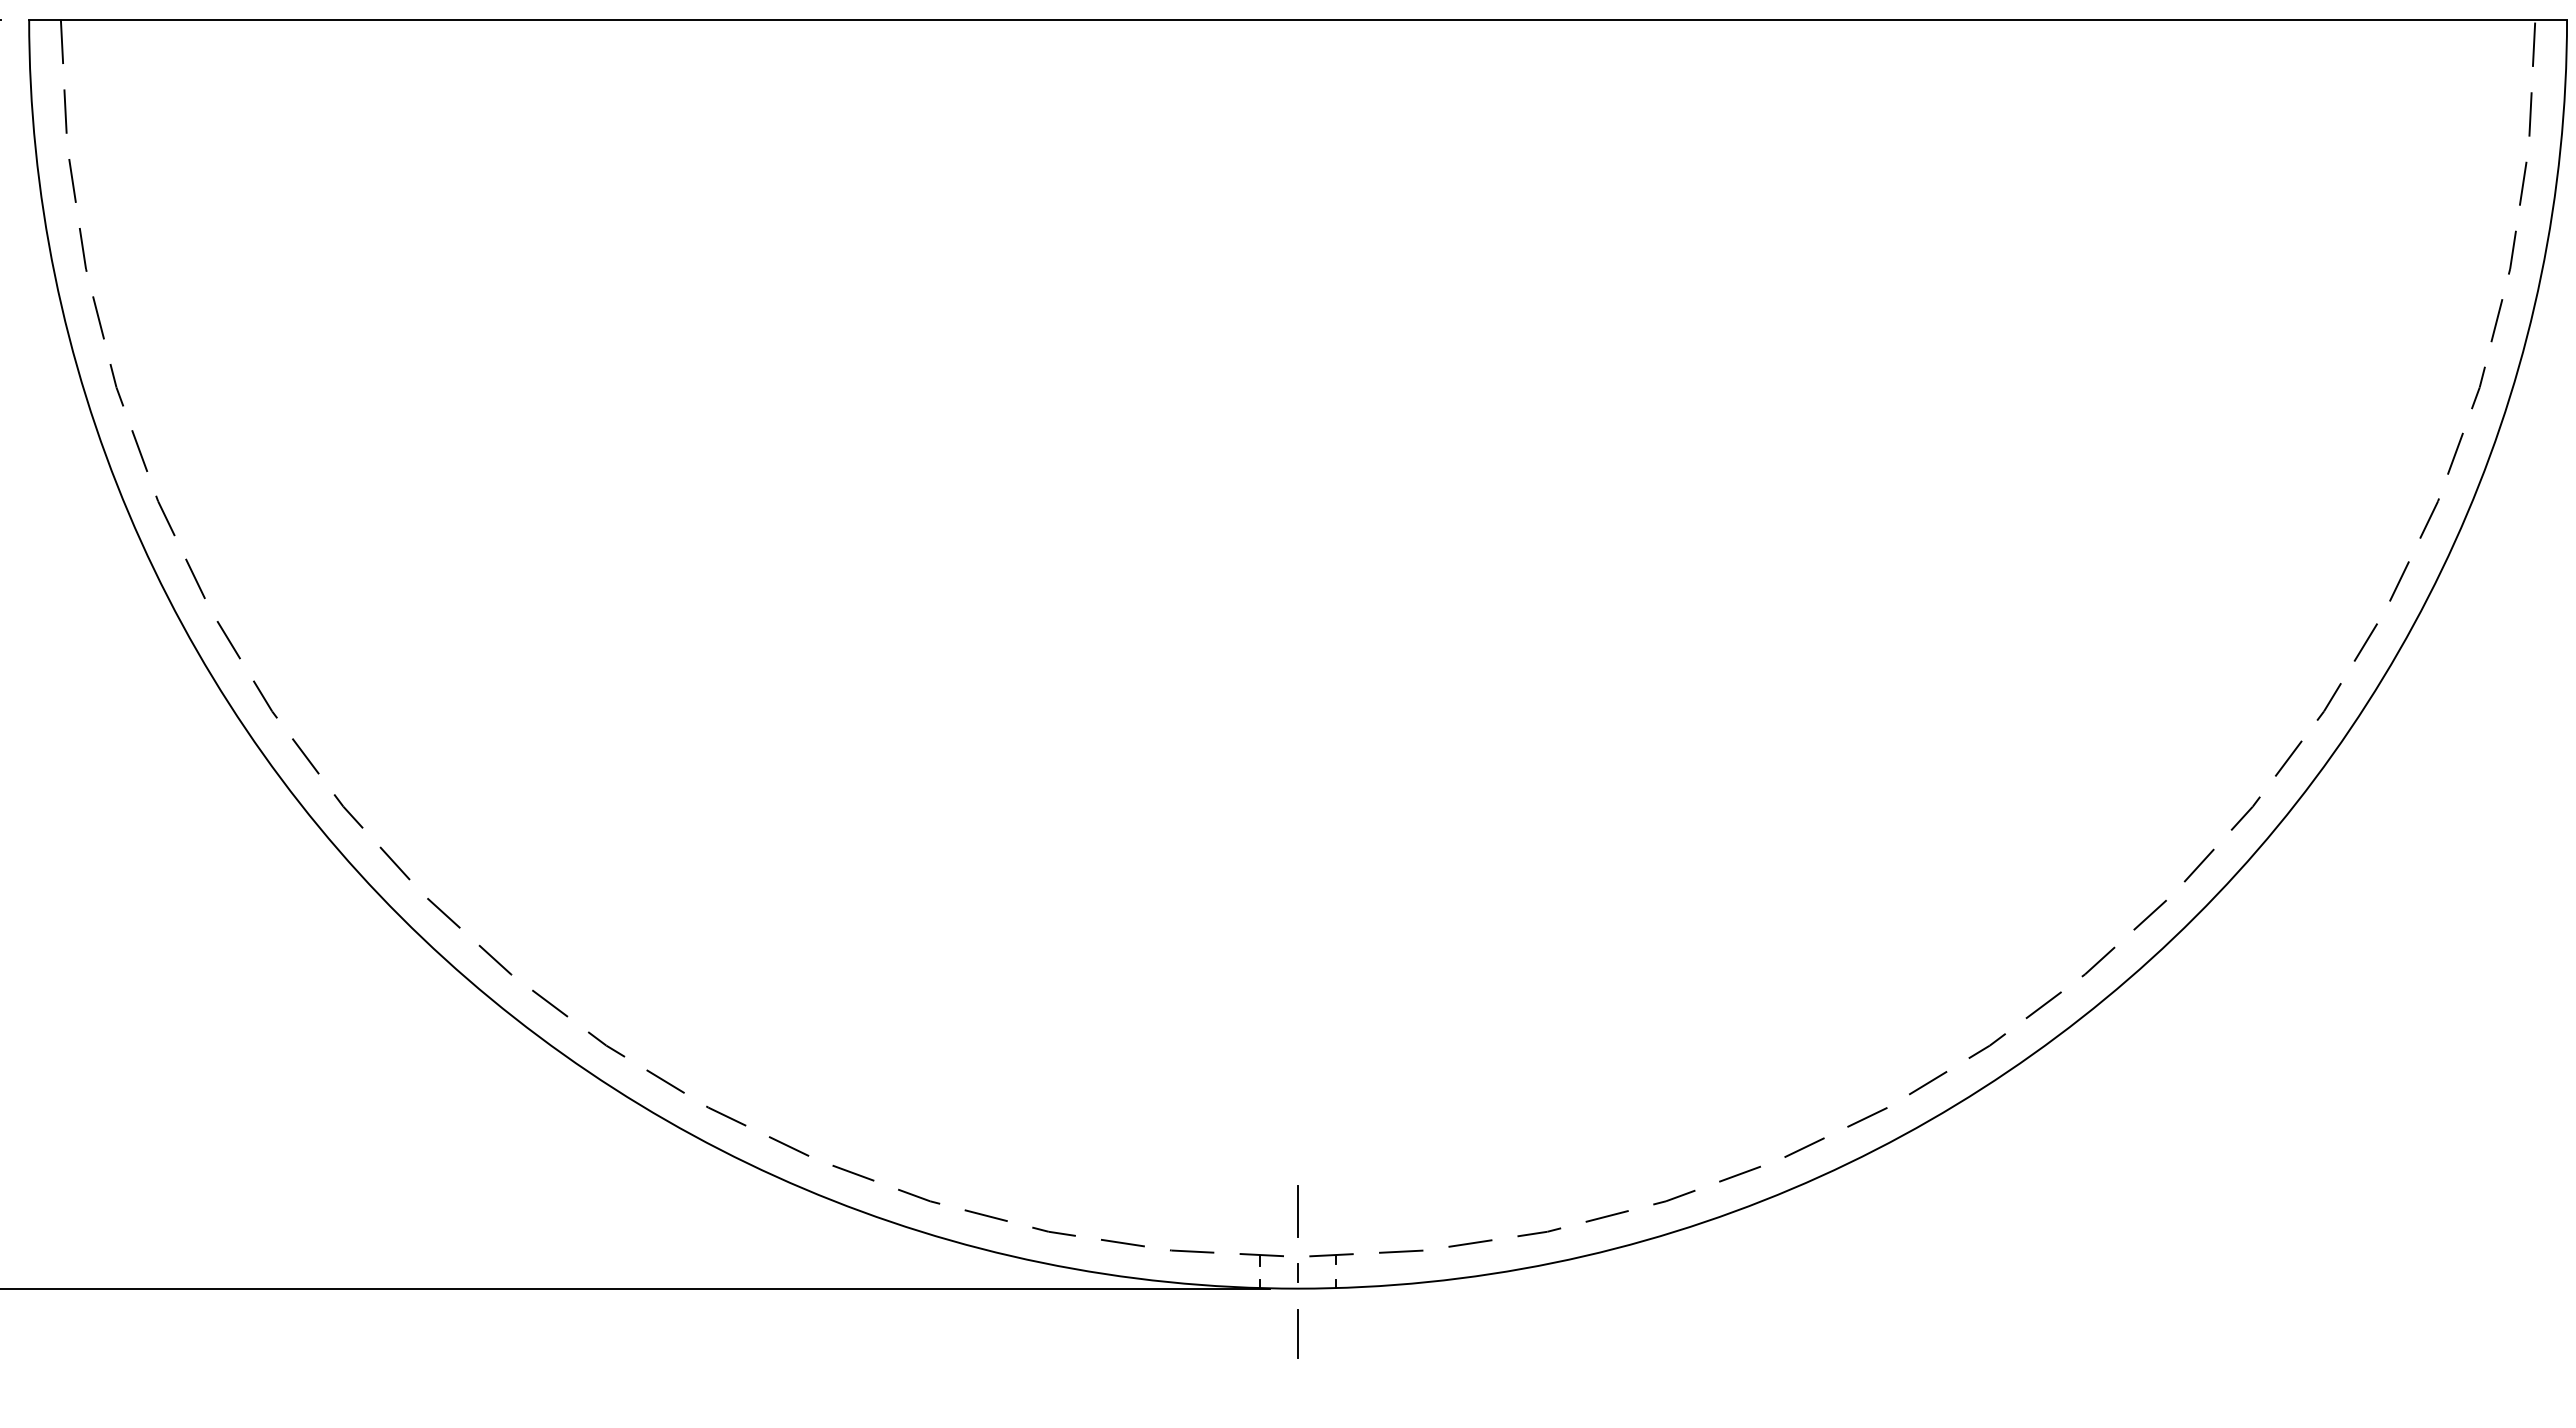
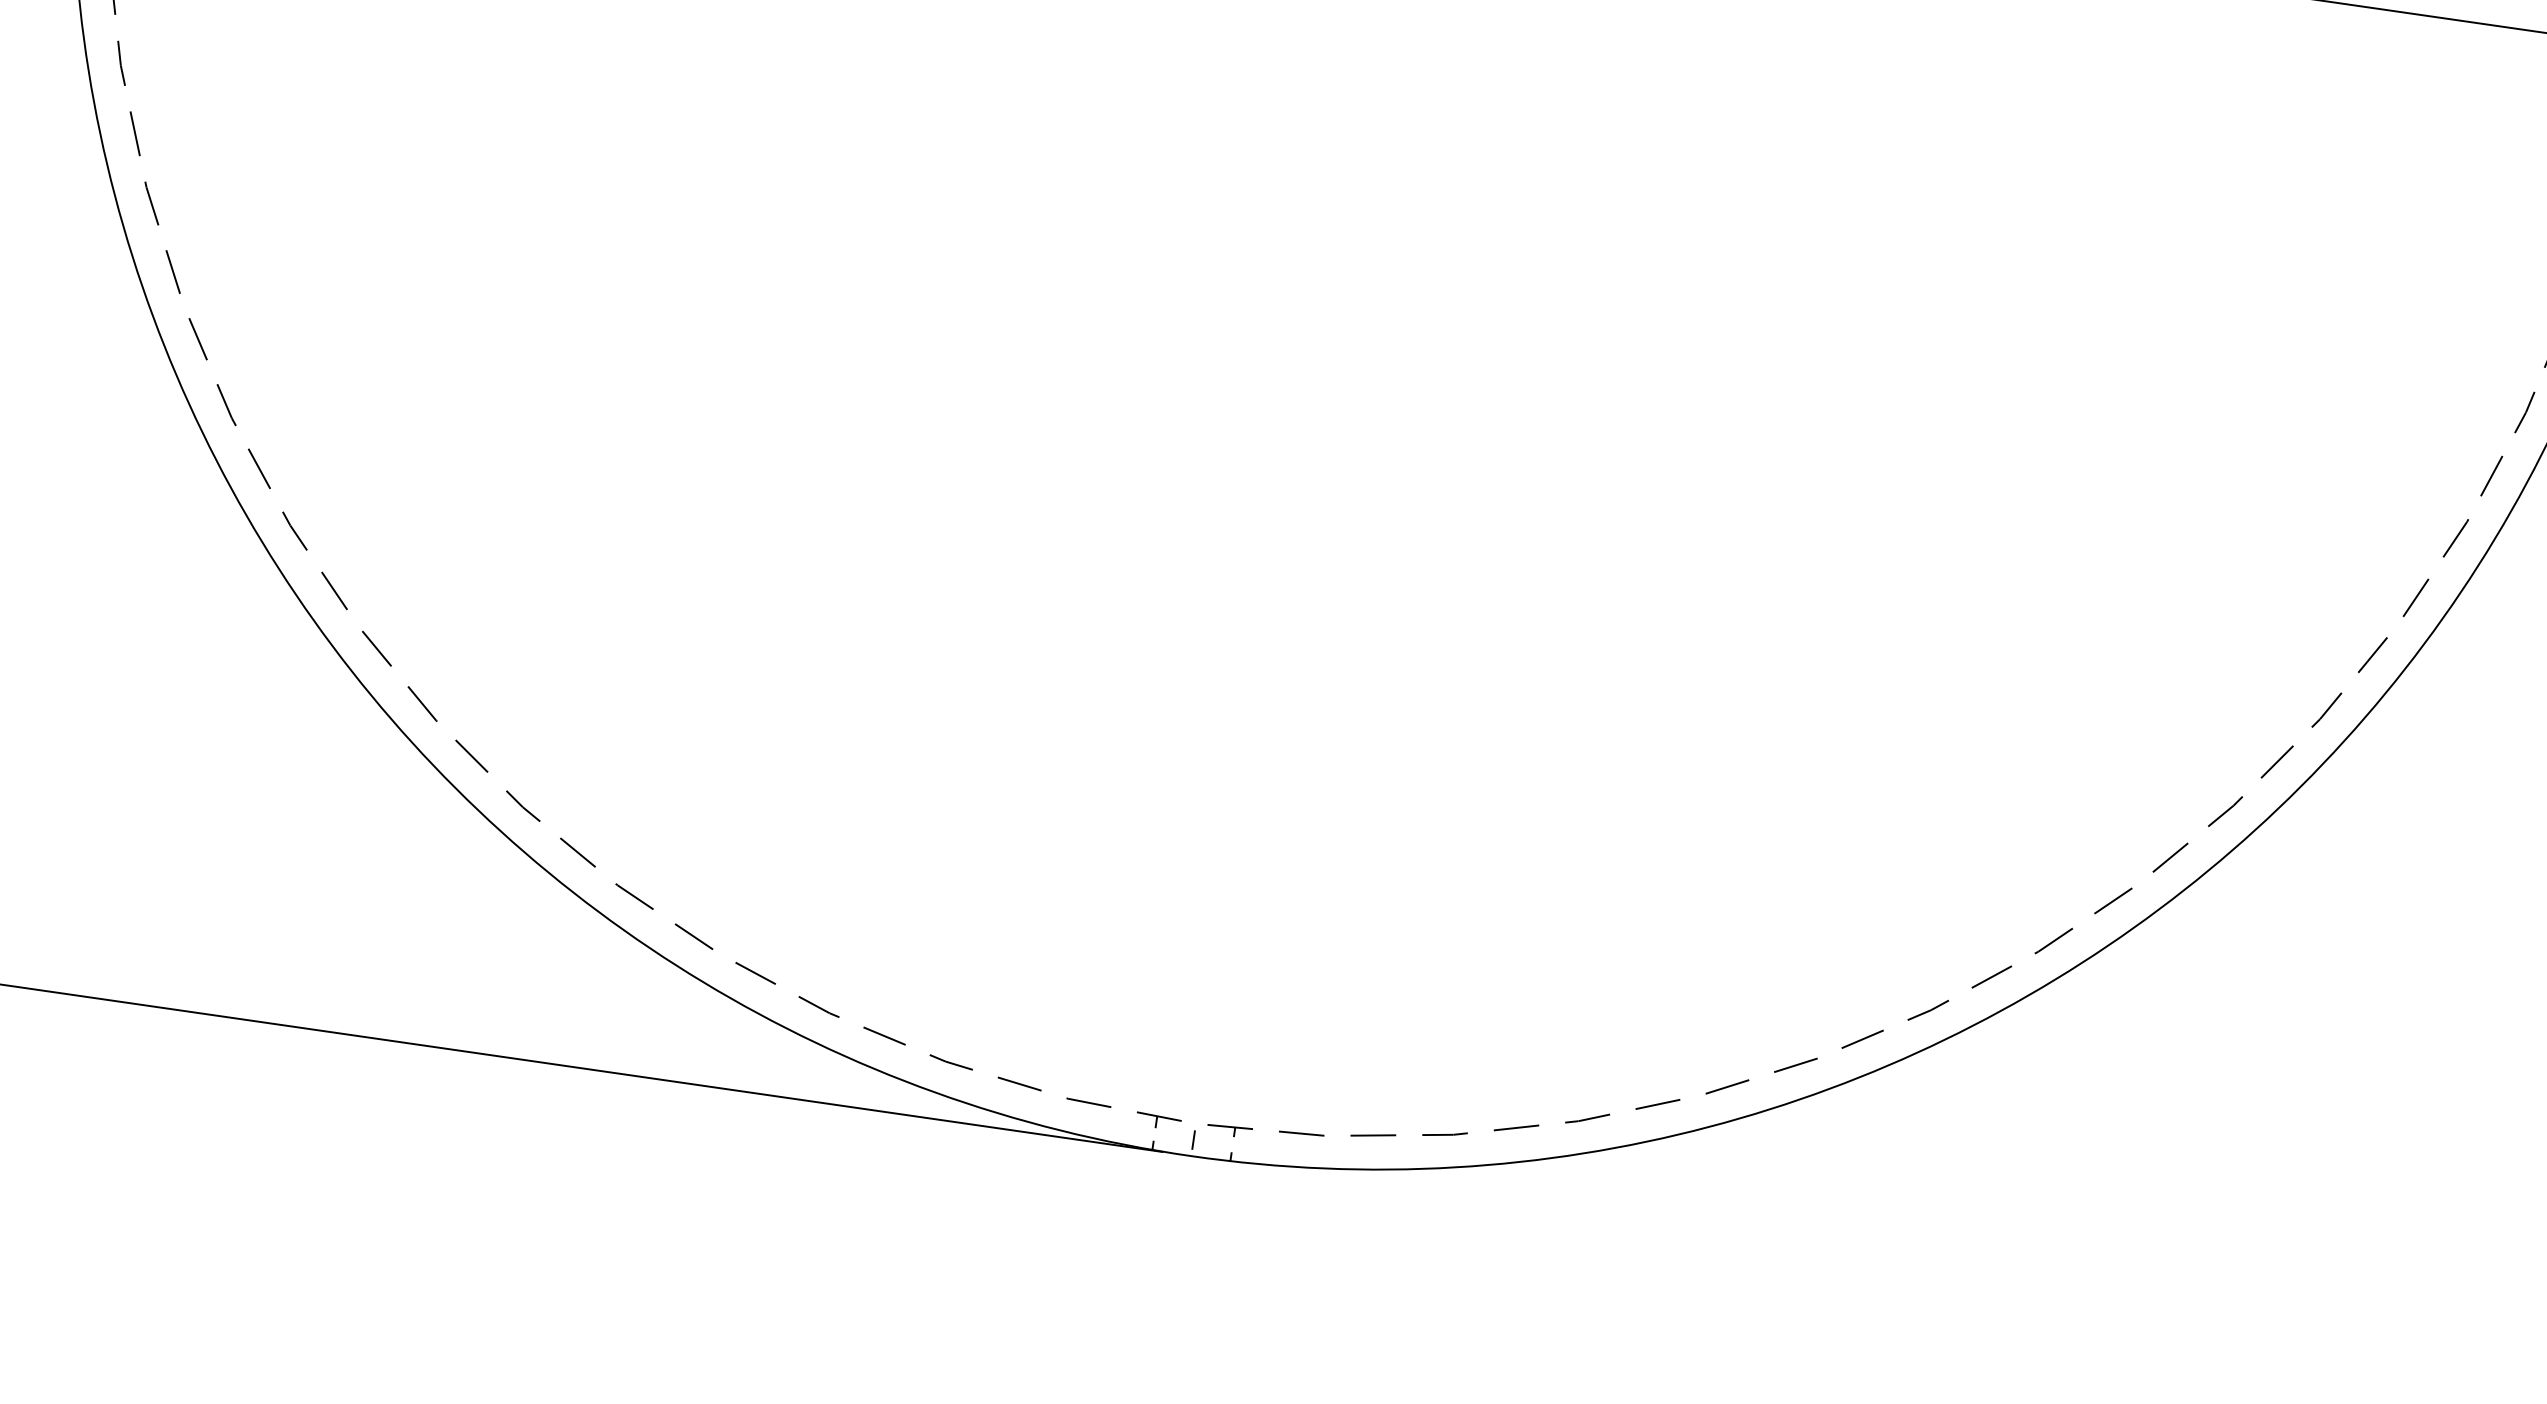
line: (1297, 1211) -> (1202, 1077), removed
line: (1297, 1333) -> (1184, 1201), removed

